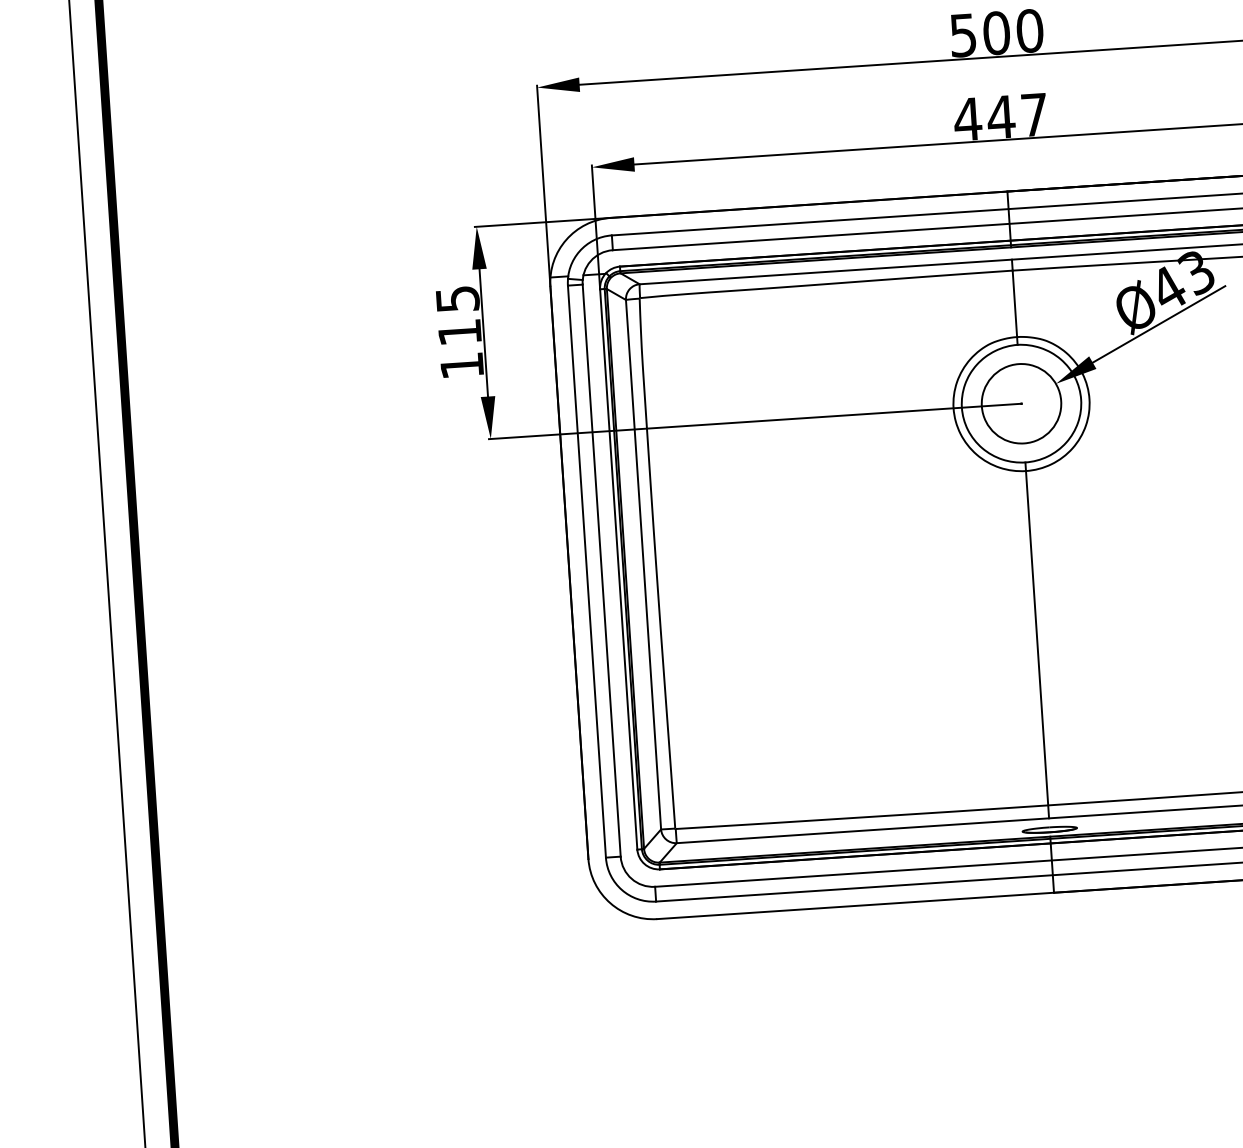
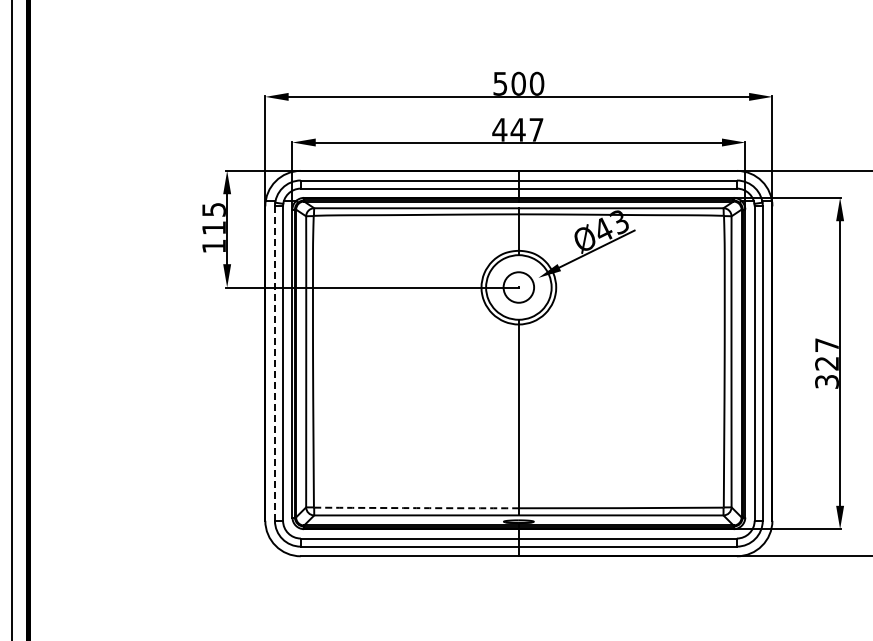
circle: (1020, 403) -> (518, 287), size x0.7
line: (586, 573) -> (274, 364), solid -> dashed
arc: (861, 818) -> (416, 508), solid -> dashed

